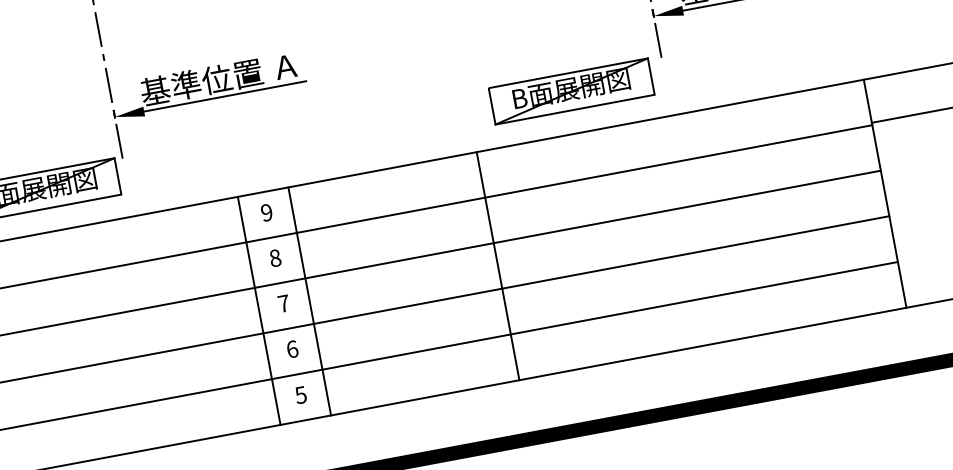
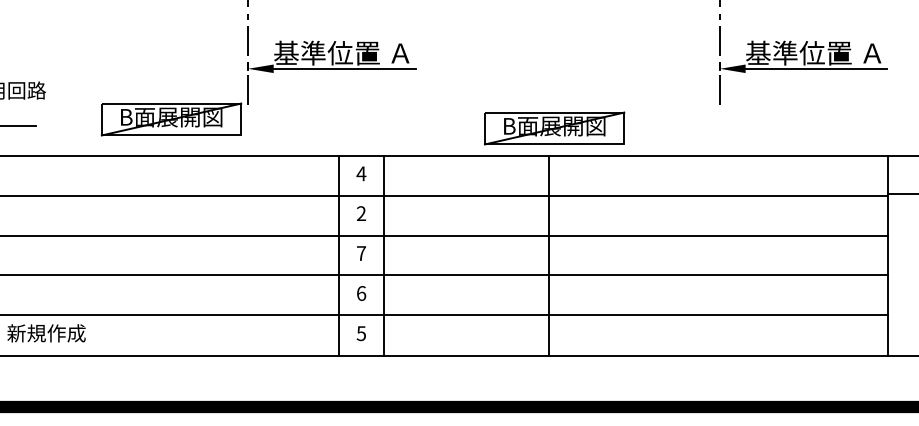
part: (571, 91) -> (554, 128), moved
text: (266, 212) -> (361, 173), 9 -> 4
text: (275, 258) -> (361, 213), 8 -> 2

